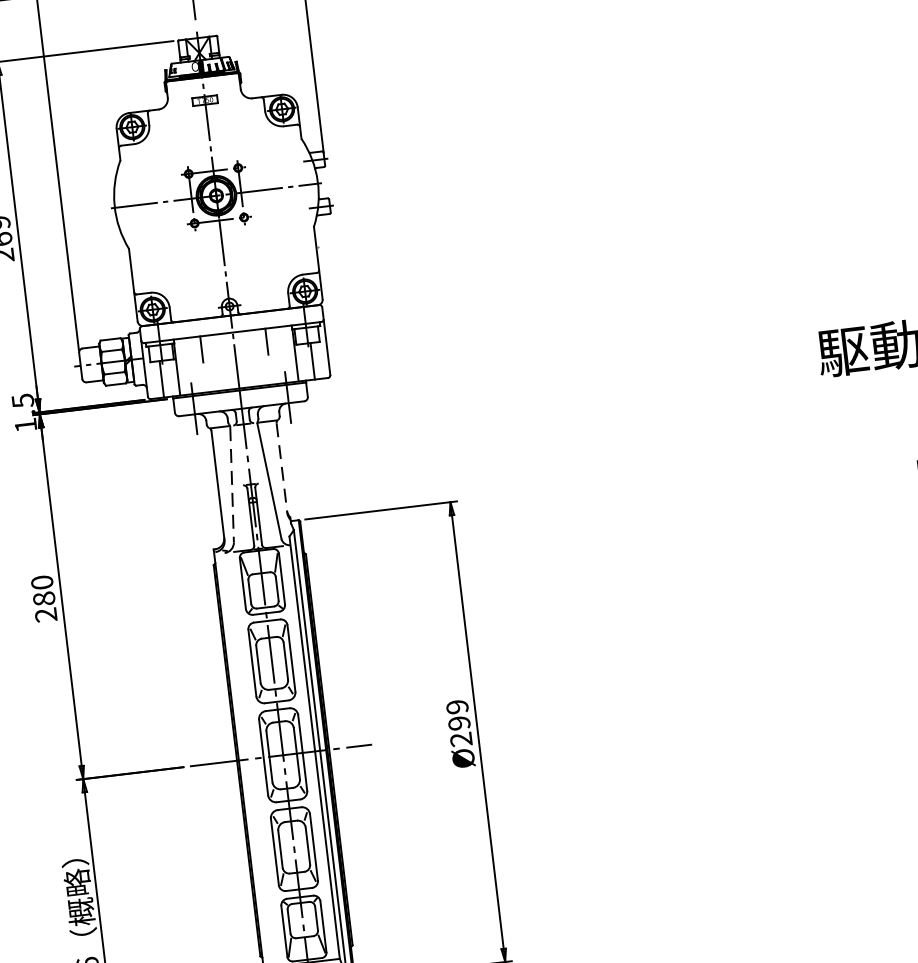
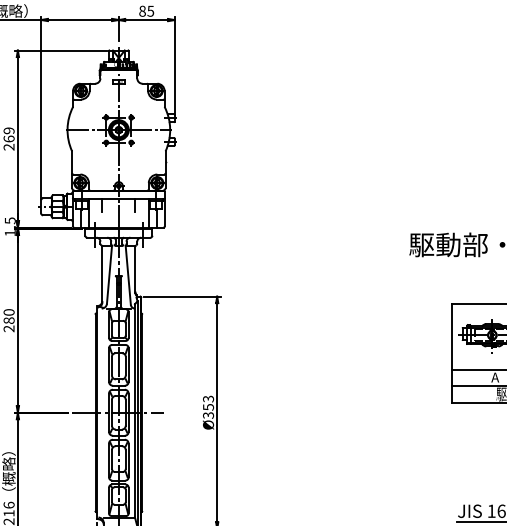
line: (282, 467) -> (135, 269), dashed -> solid
line: (231, 483) -> (109, 274), dashed -> solid
text: (459, 721) -> (208, 406), Ø299 -> Ø353

